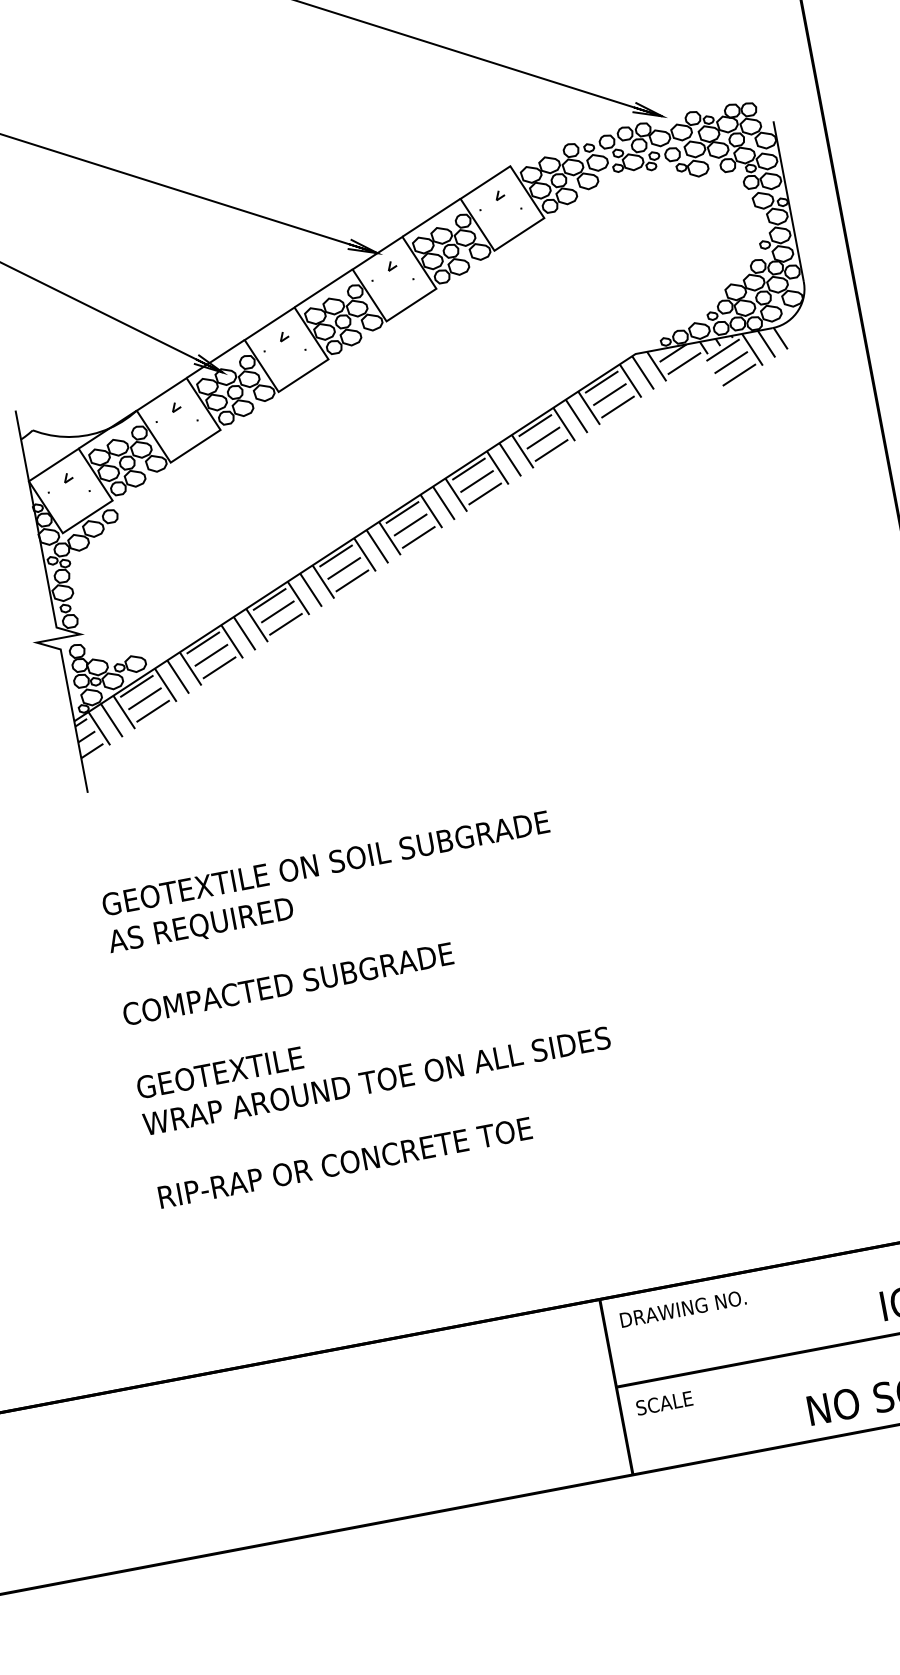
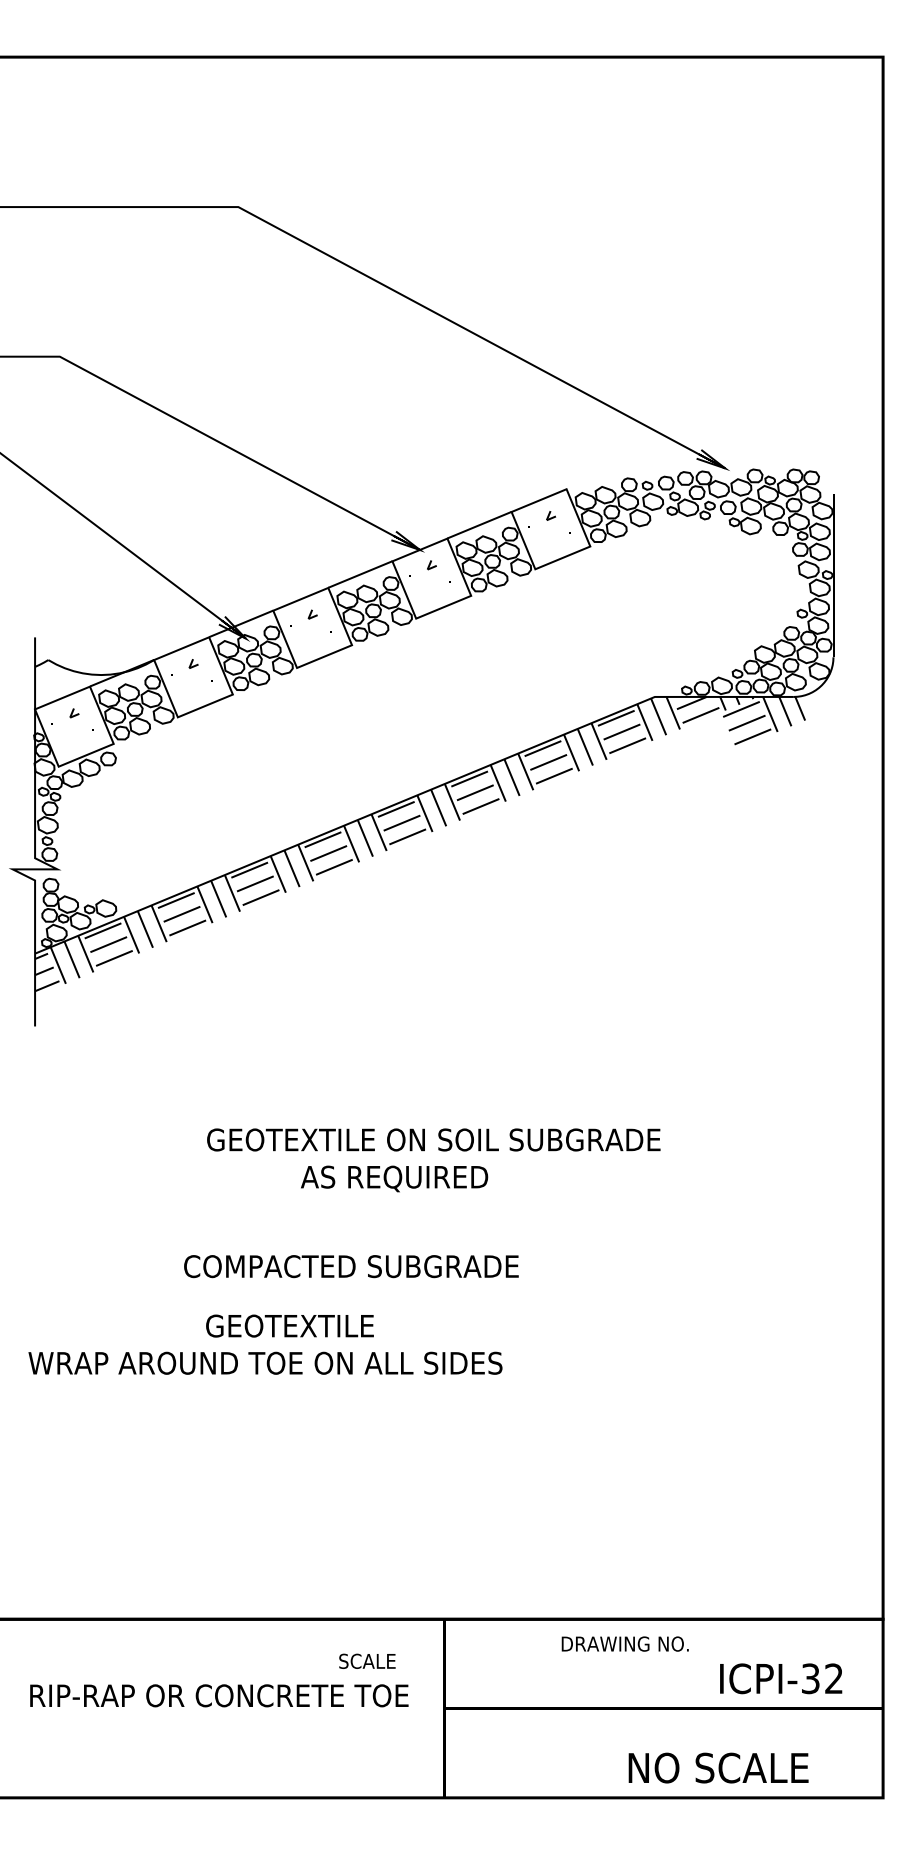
text: (325, 863) -> (433, 1139), moved
text: (200, 926) -> (394, 1178), moved
text: (288, 984) -> (351, 1266), moved
text: (219, 1072) -> (289, 1325), moved
text: (345, 1162) -> (219, 1695), moved
text: (682, 1308) -> (624, 1643), moved
text: (664, 1402) -> (367, 1660), moved

